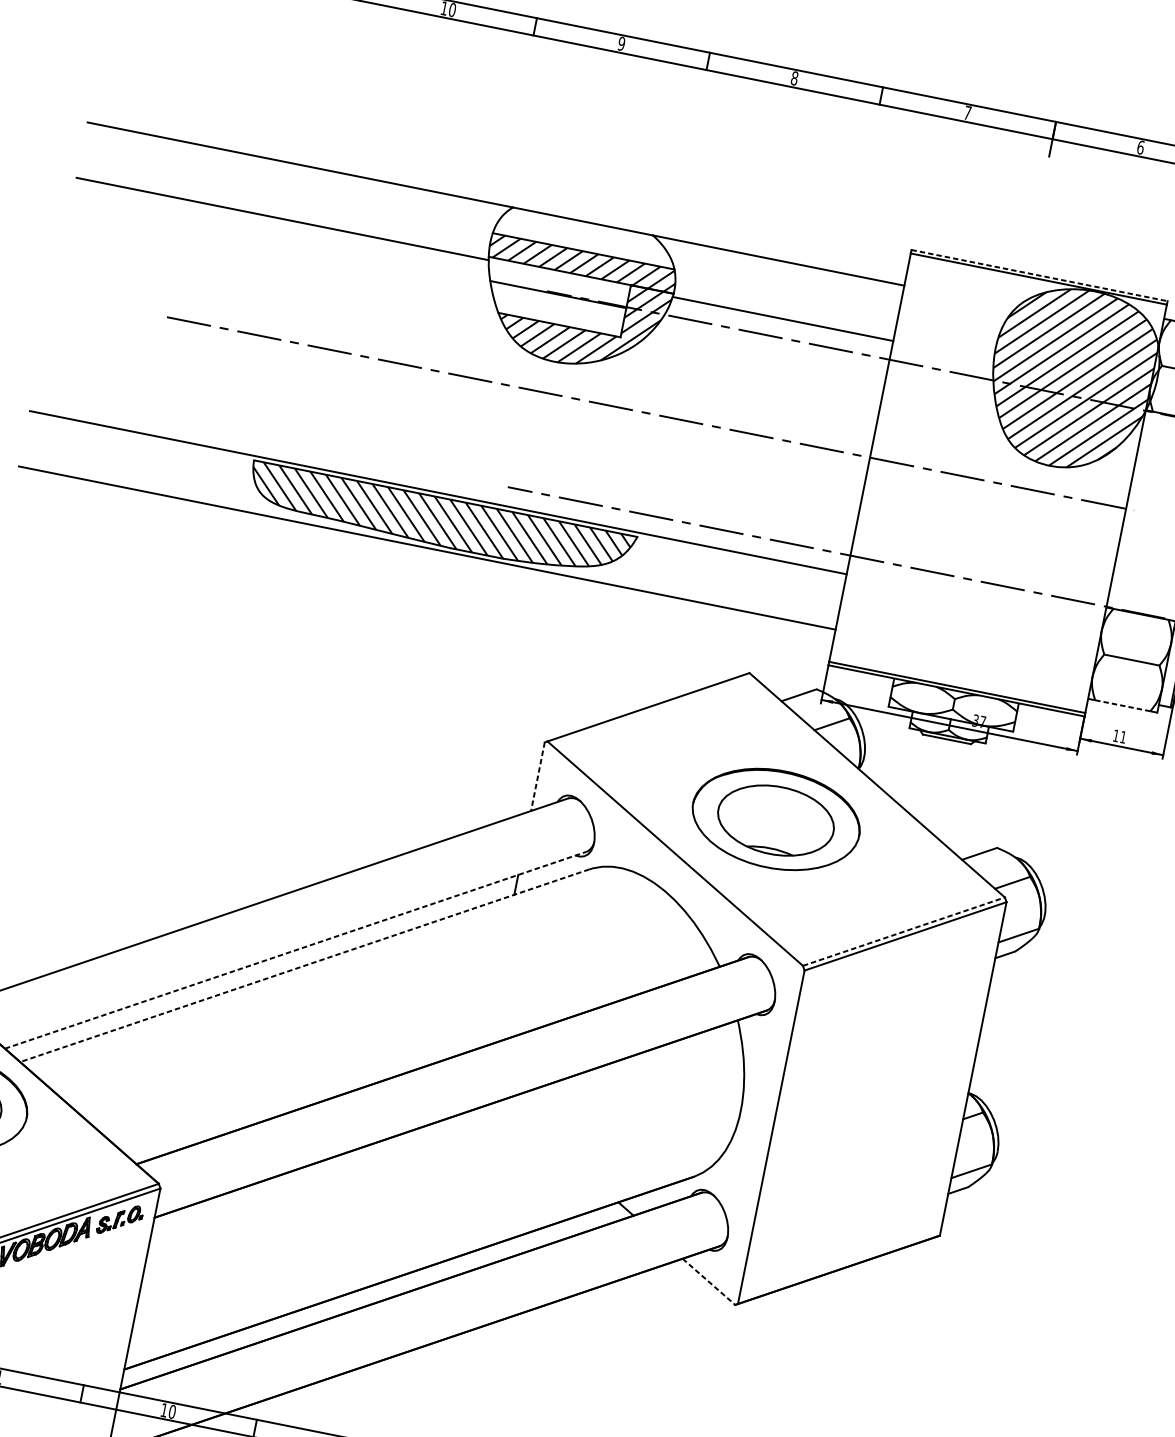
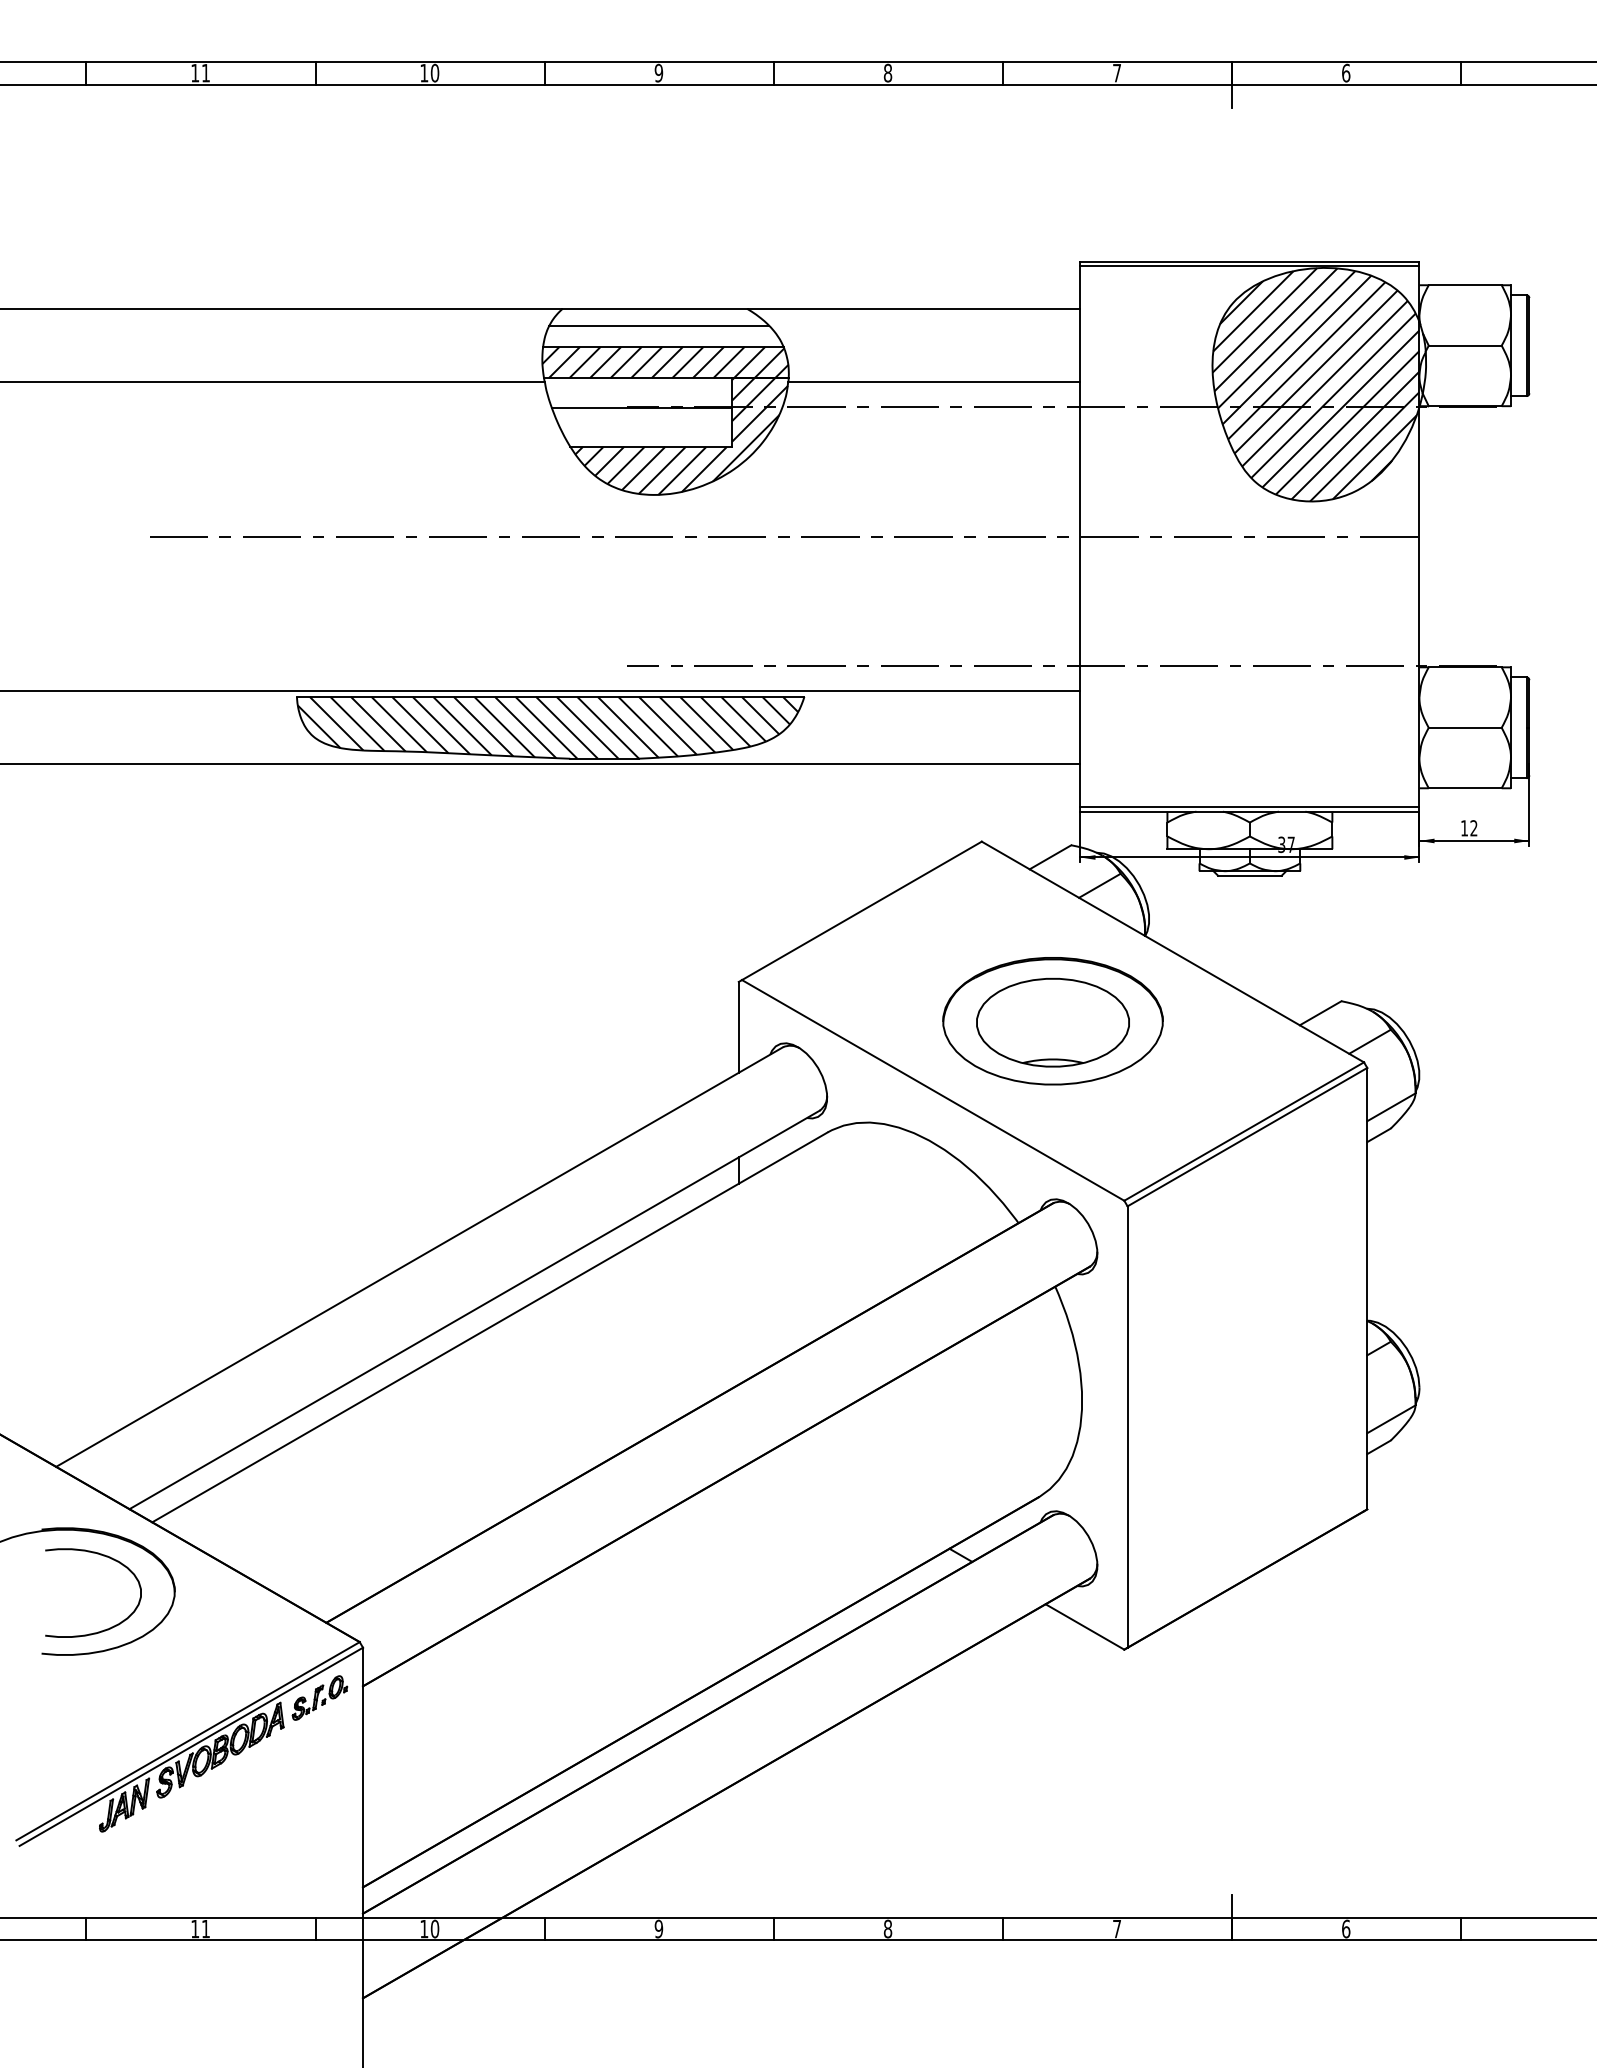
line: (583, 235) -> (659, 326), added
line: (1039, 275) -> (1249, 261), dashed -> solid
line: (1122, 705) -> (1465, 788), dashed -> solid
text: (1122, 737) -> (1473, 828), 11 -> 12
line: (537, 776) -> (738, 1027), dashed -> solid
line: (904, 931) -> (1244, 1131), dashed -> solid
line: (296, 950) -> (475, 1309), dashed -> solid
line: (304, 965) -> (489, 1327), dashed -> solid
line: (709, 1282) -> (1085, 1627), dashed -> solid

